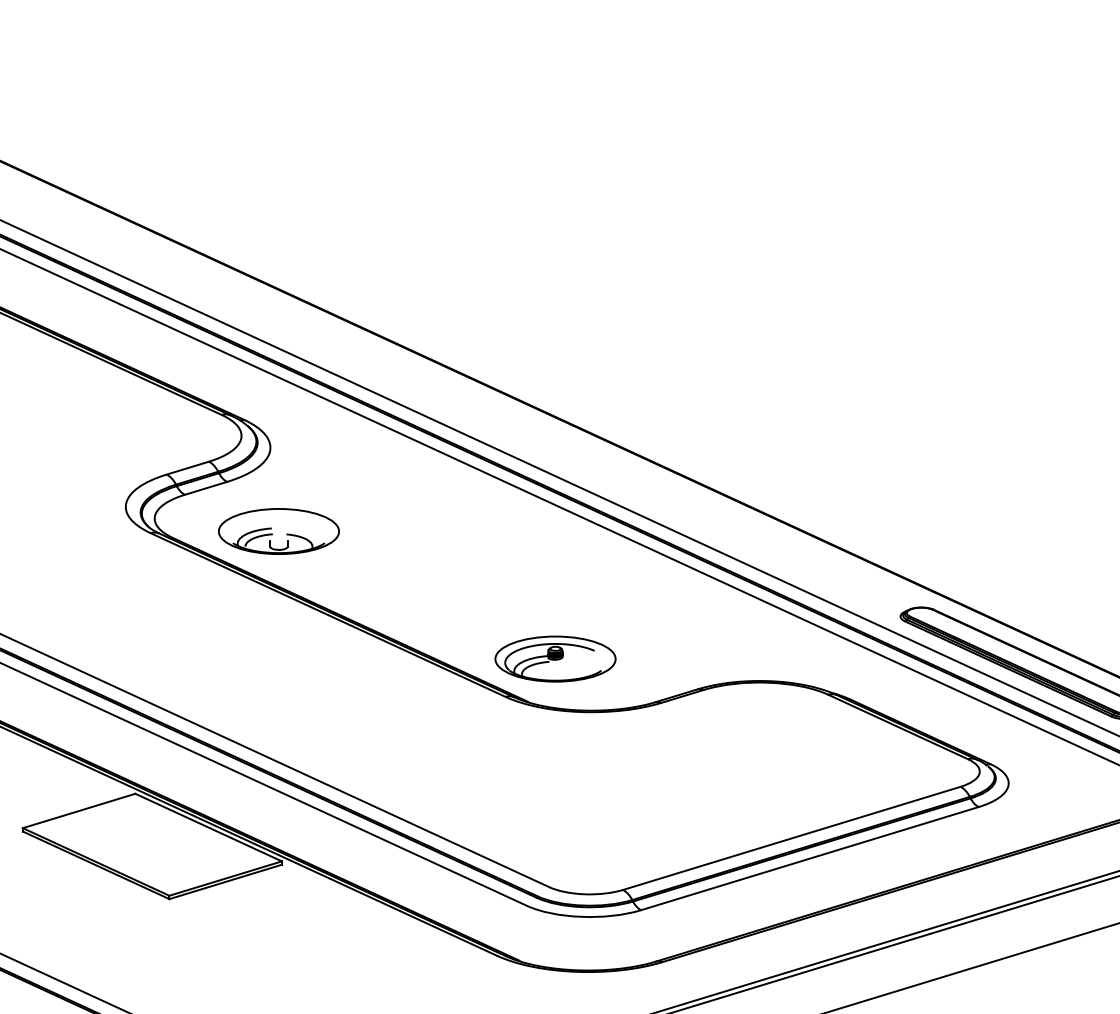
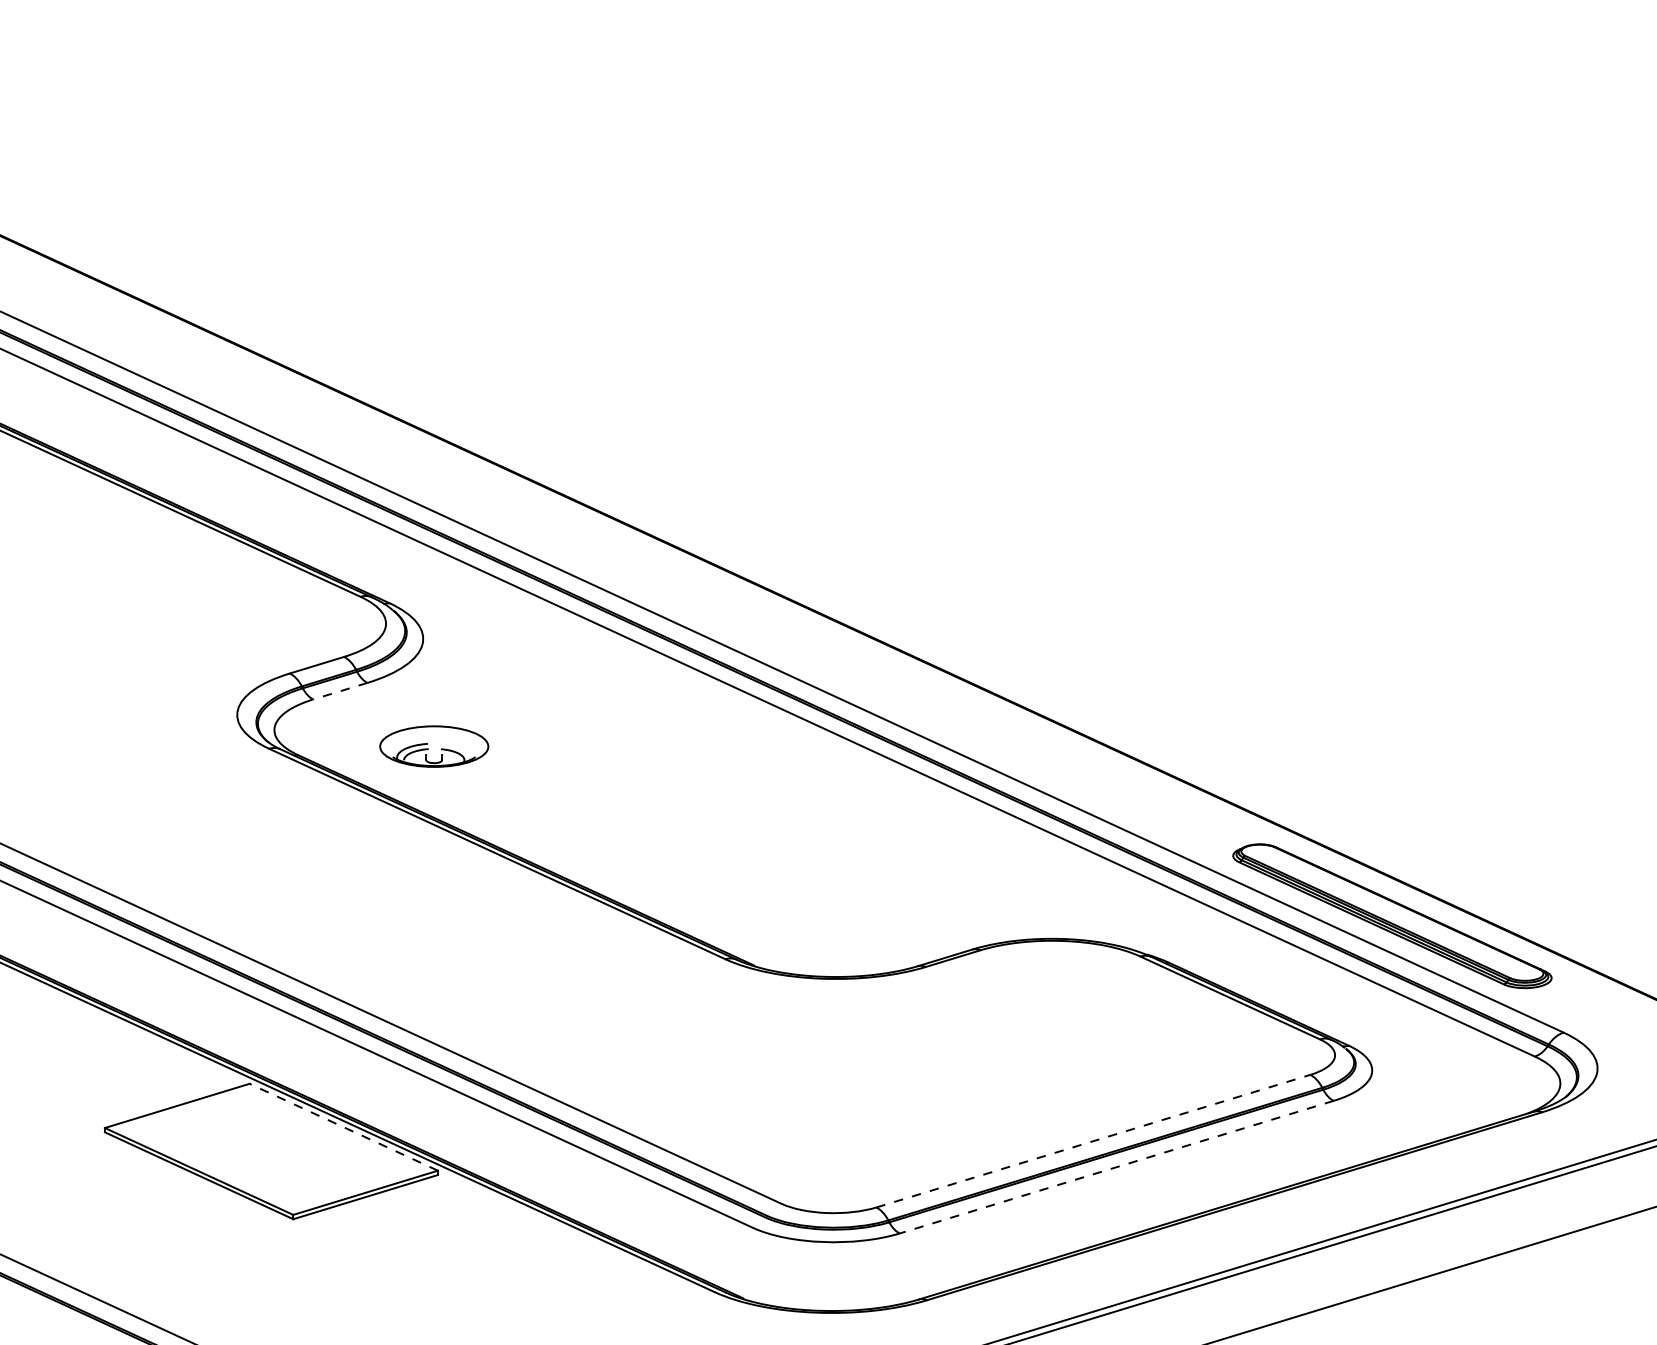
line: (205, 488) -> (339, 691), solid -> dashed
part: (279, 531) -> (434, 746), size x0.7
part: (555, 658) -> (789, 910), removed
line: (208, 827) -> (343, 1127), solid -> dashed
line: (791, 838) -> (1093, 1141), solid -> dashed
line: (809, 858) -> (1116, 1167), solid -> dashed

